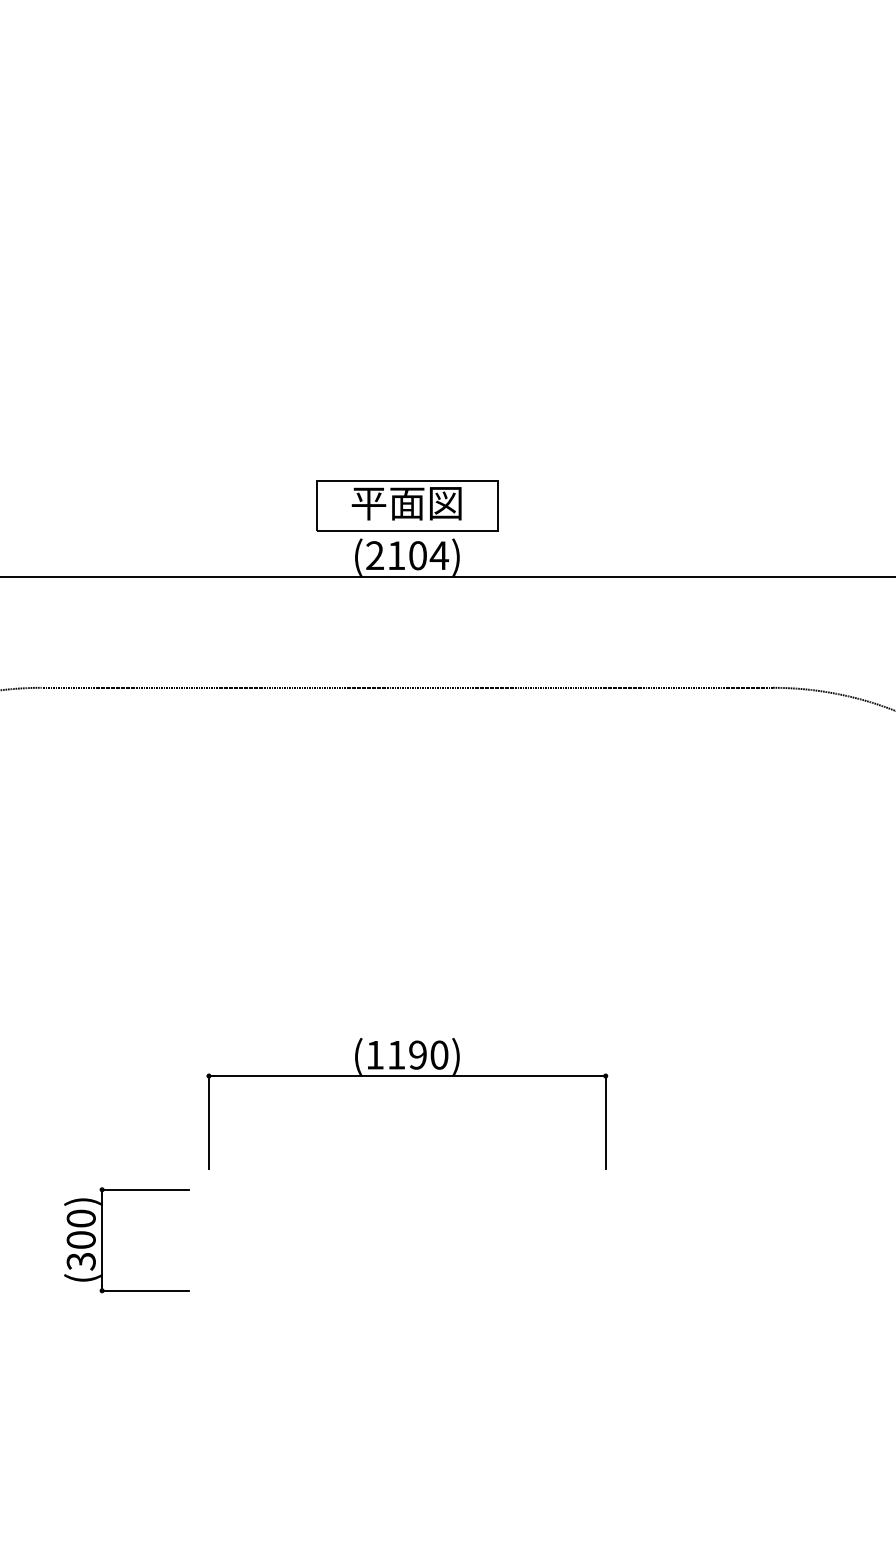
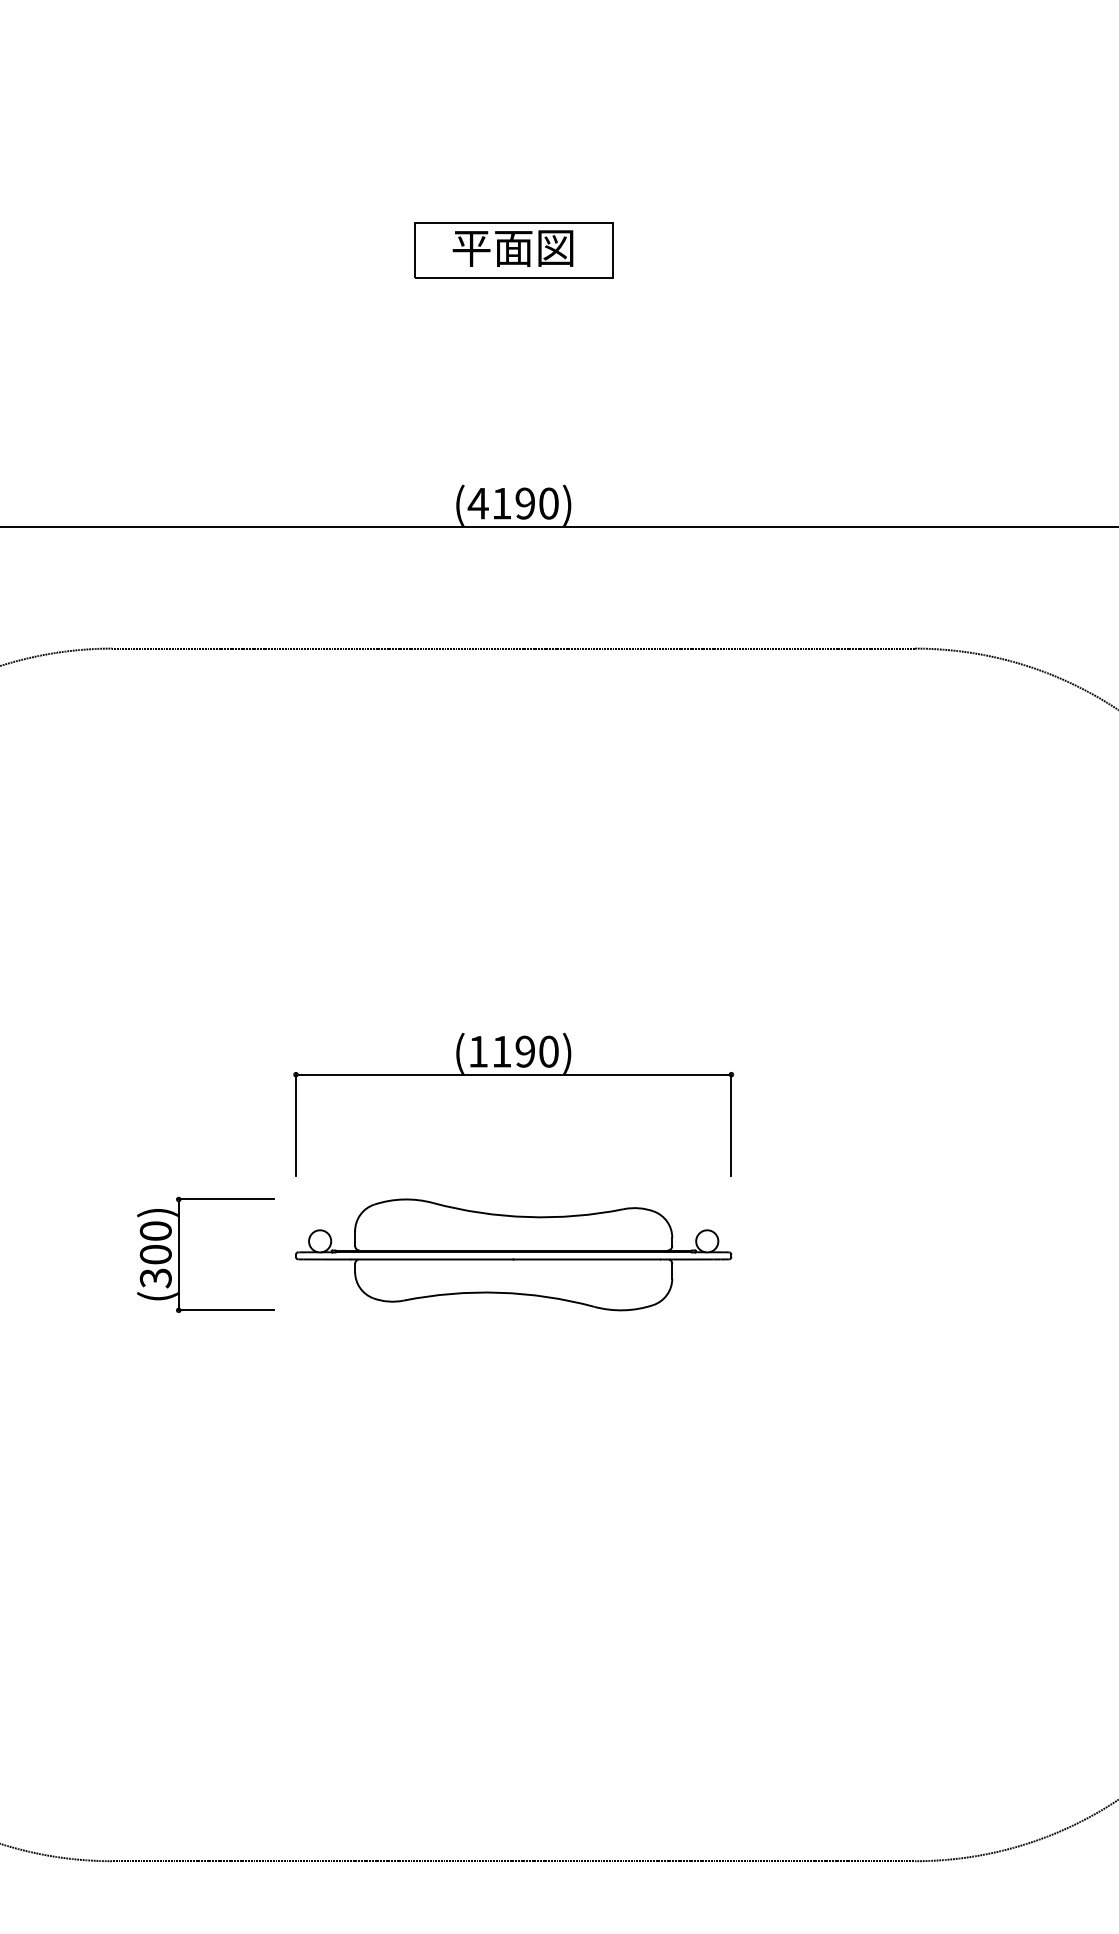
part: (407, 505) -> (513, 250), moved
text: (407, 555) -> (513, 503), (2104) -> (4190)
part: (407, 1239) -> (513, 1254), added

